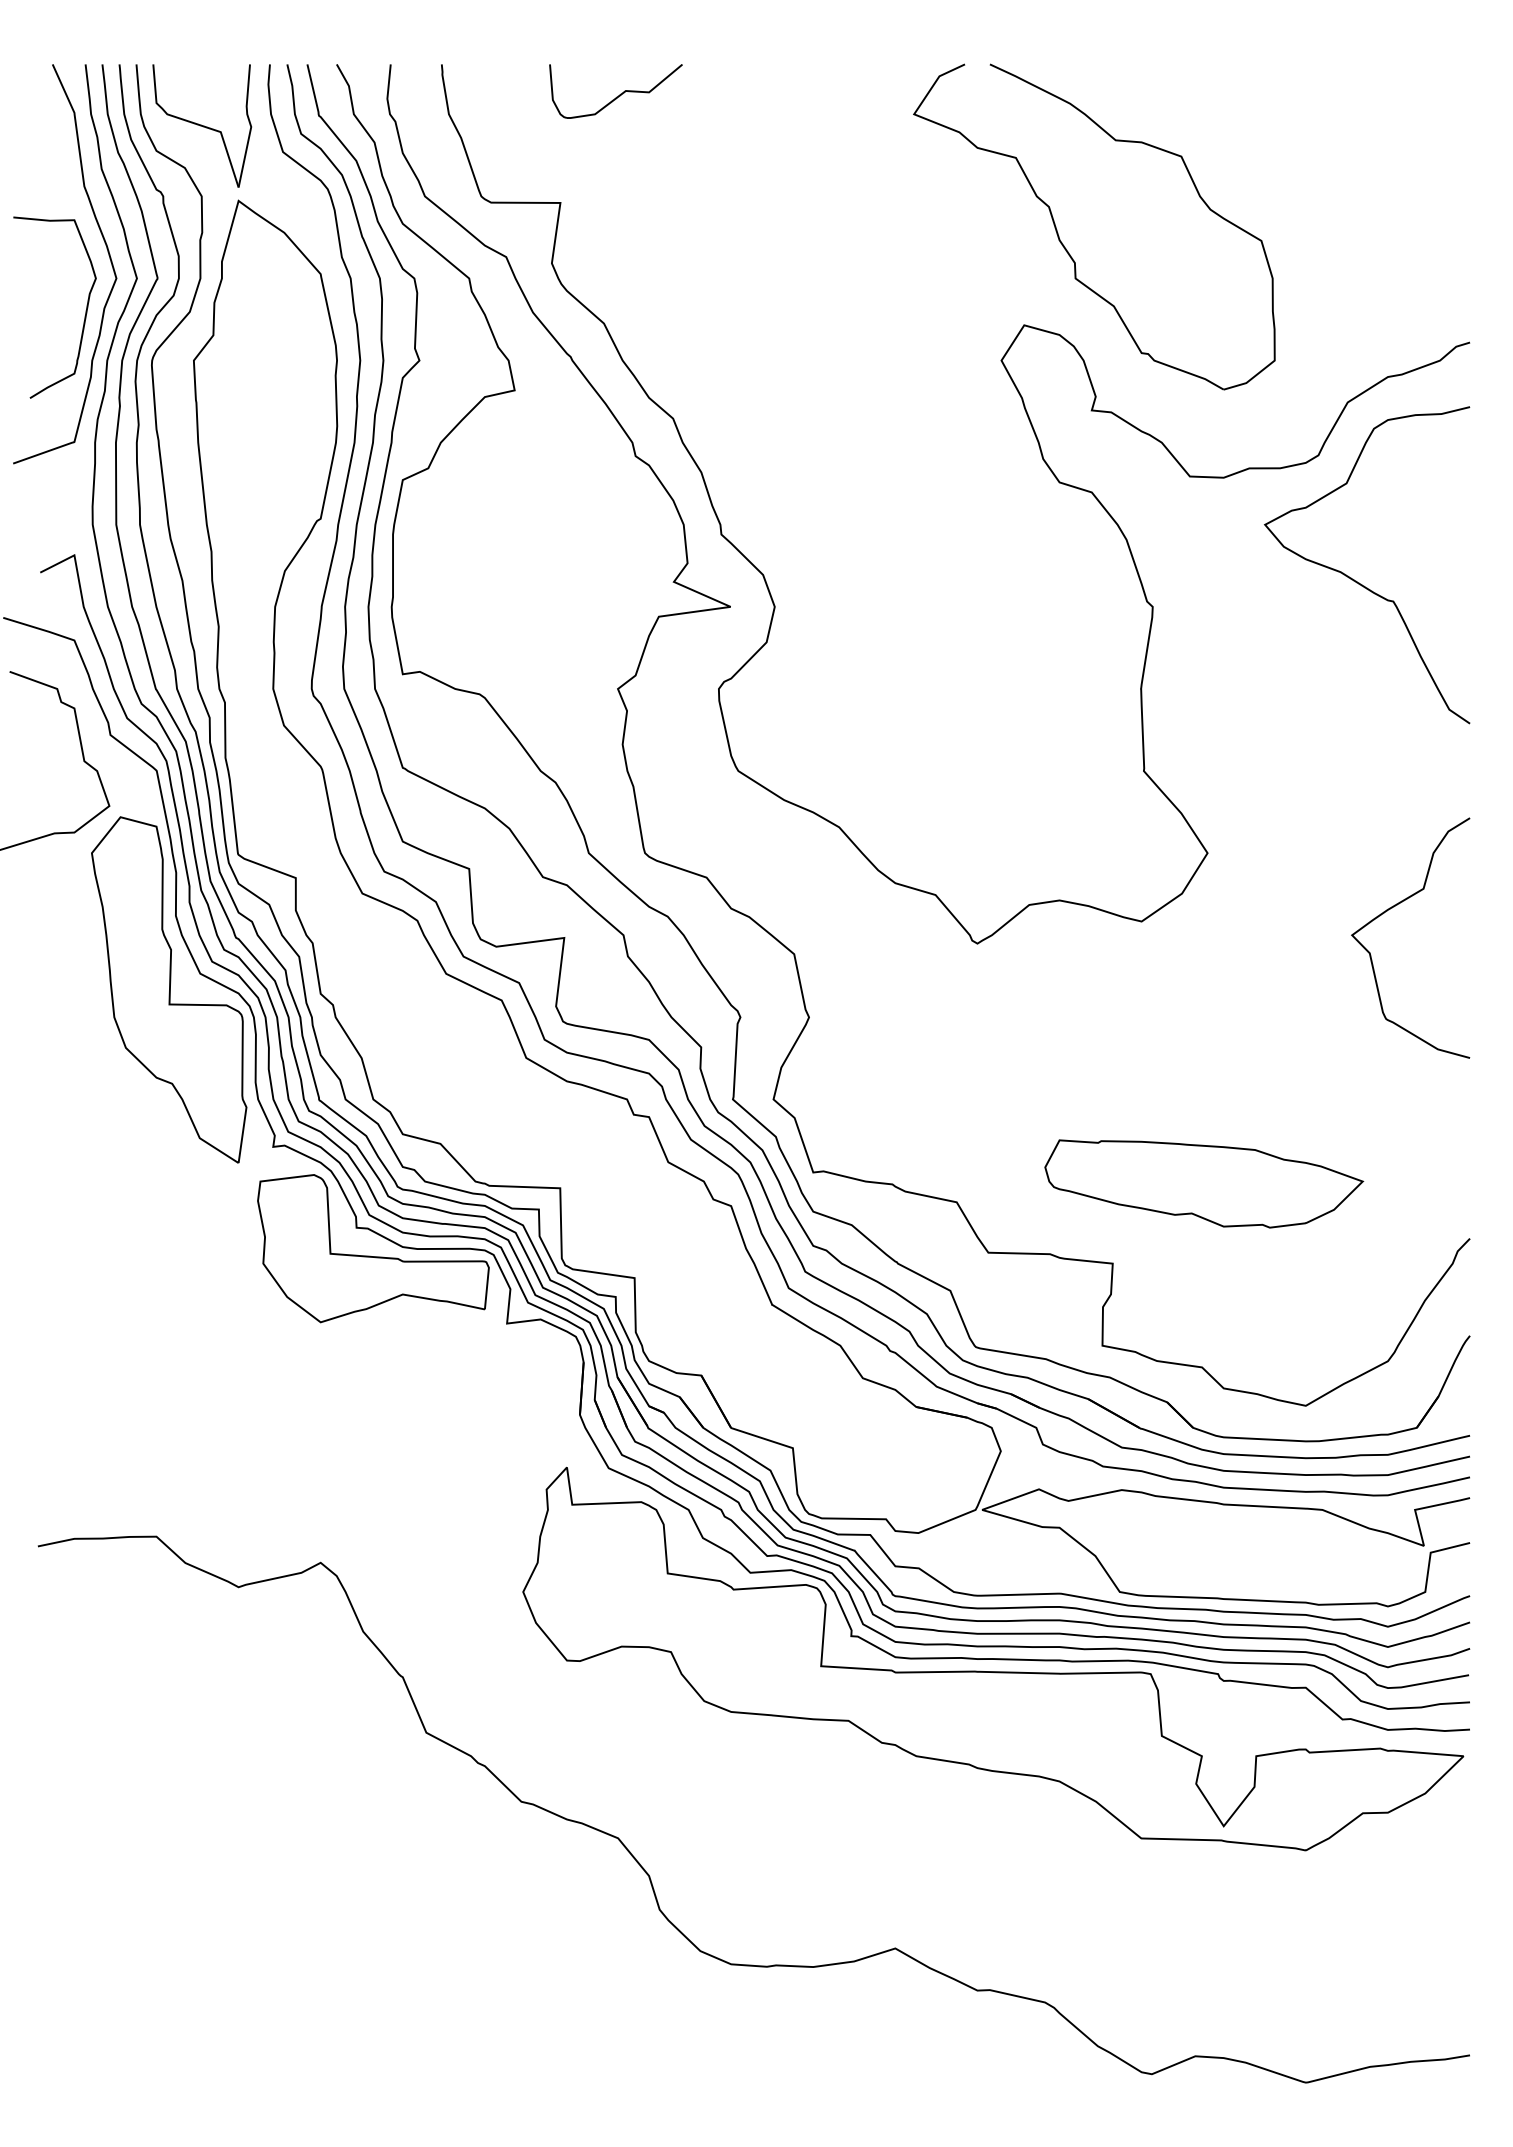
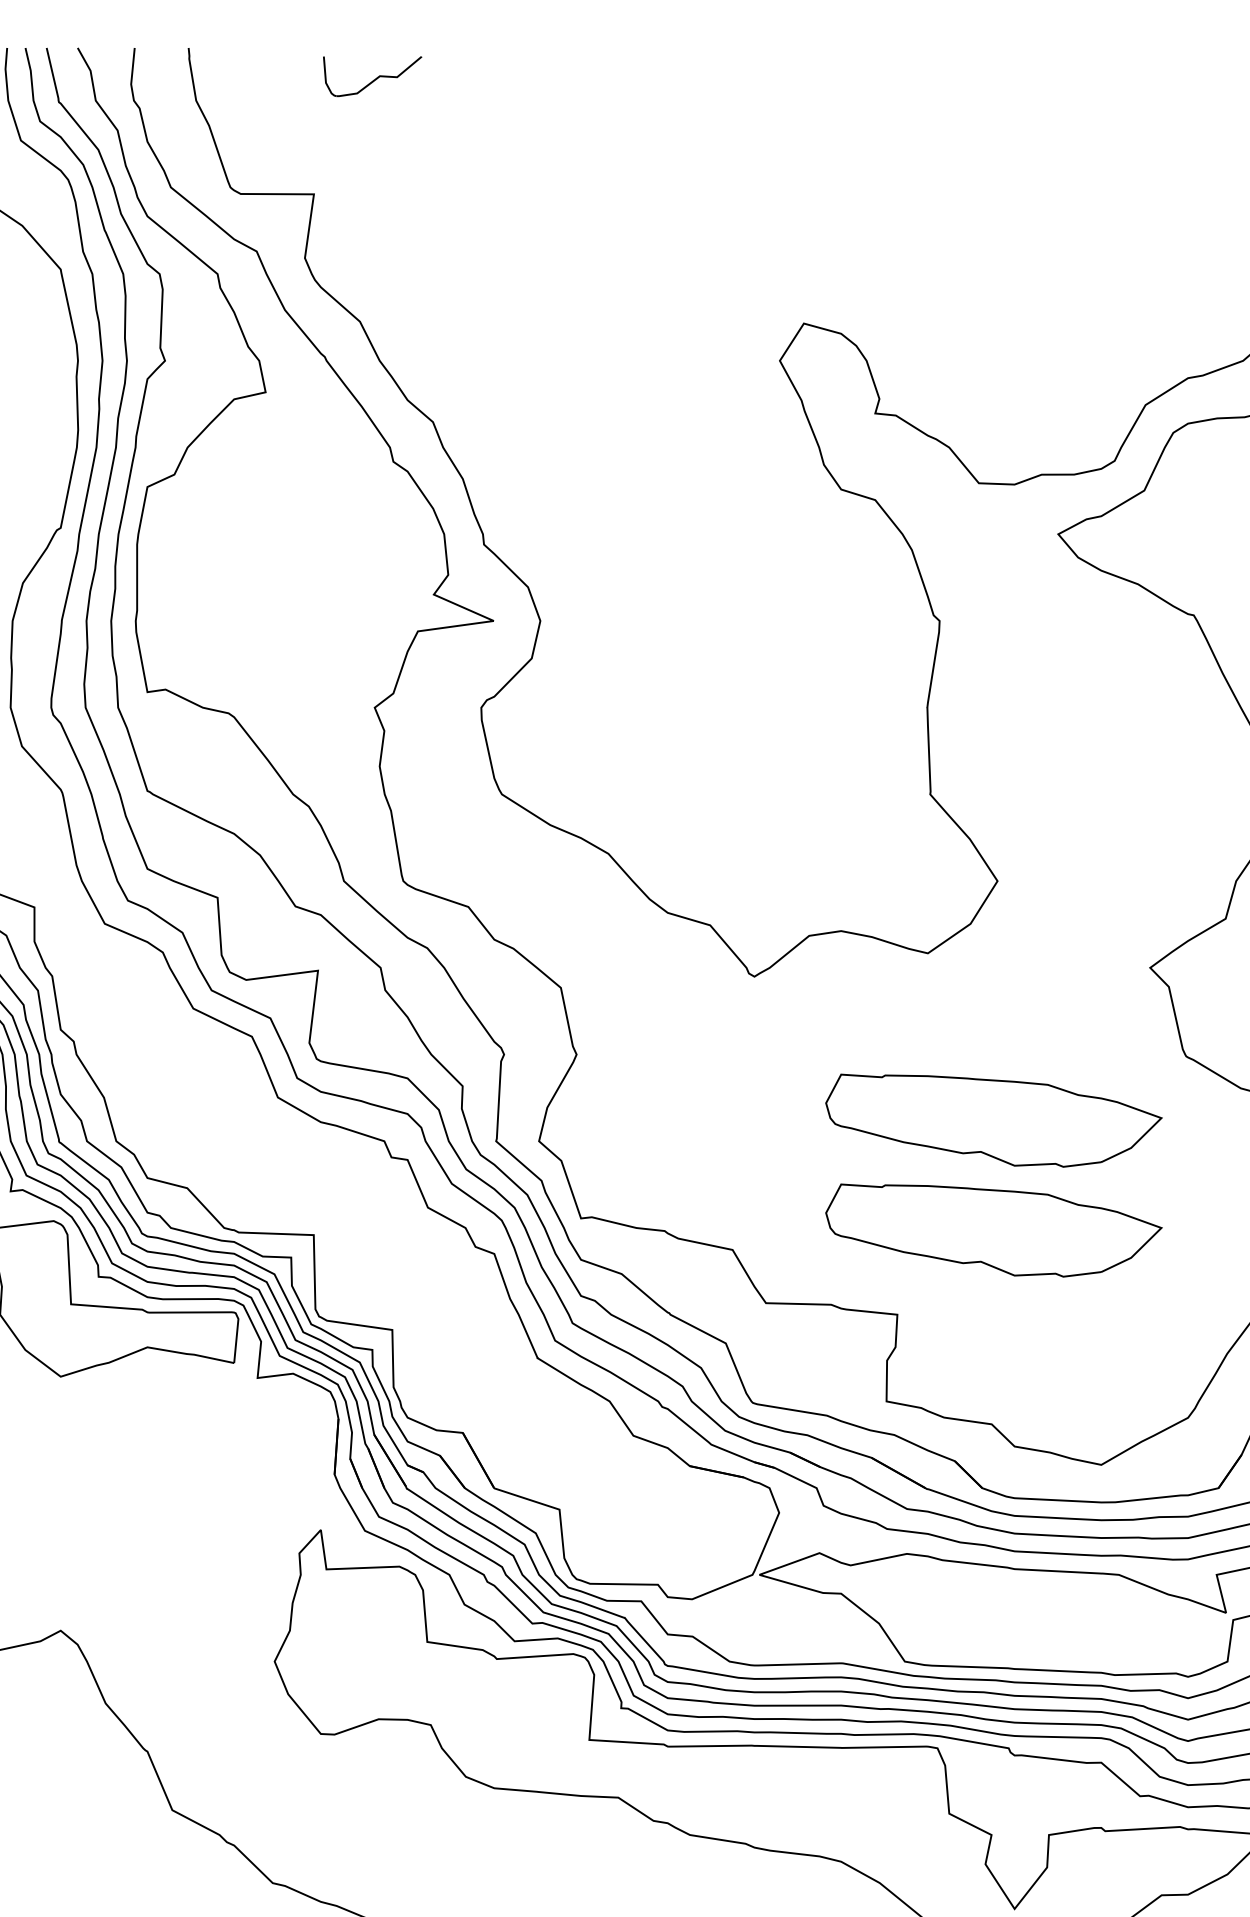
part: (615, 91) -> (372, 76), size x0.7
part: (1064, 245) -> (846, 239), removed
part: (1204, 1079) -> (994, 1120), added

